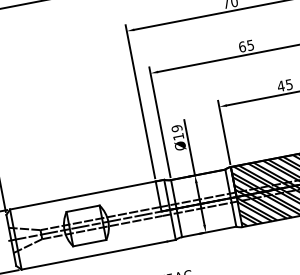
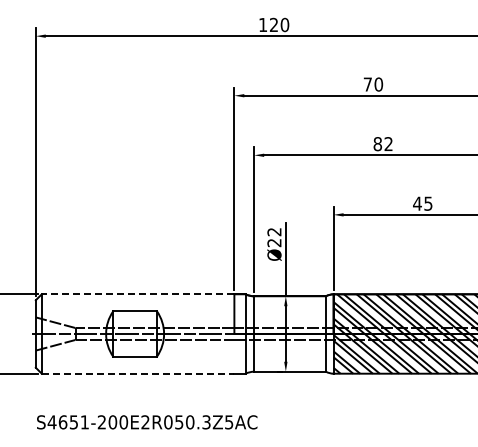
text: (245, 46) -> (382, 144), 65 -> 82
text: (177, 132) -> (274, 237), Ø19 -> Ø22
line: (82, 195) -> (137, 294), solid -> dashed
line: (94, 255) -> (138, 373), solid -> dashed

